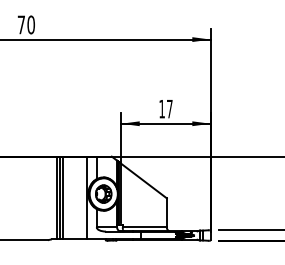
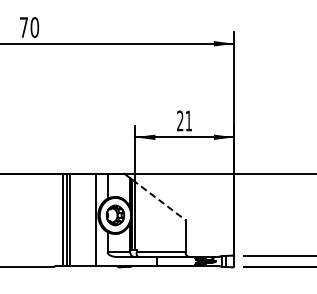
text: (165, 108) -> (184, 120), 17 -> 21
line: (143, 180) -> (159, 200), solid -> dashed

